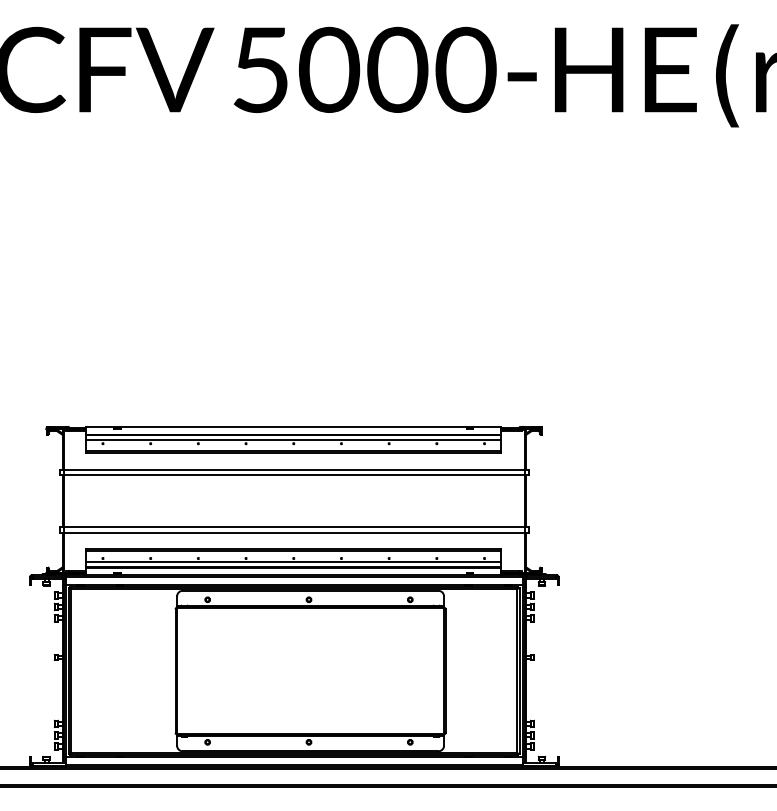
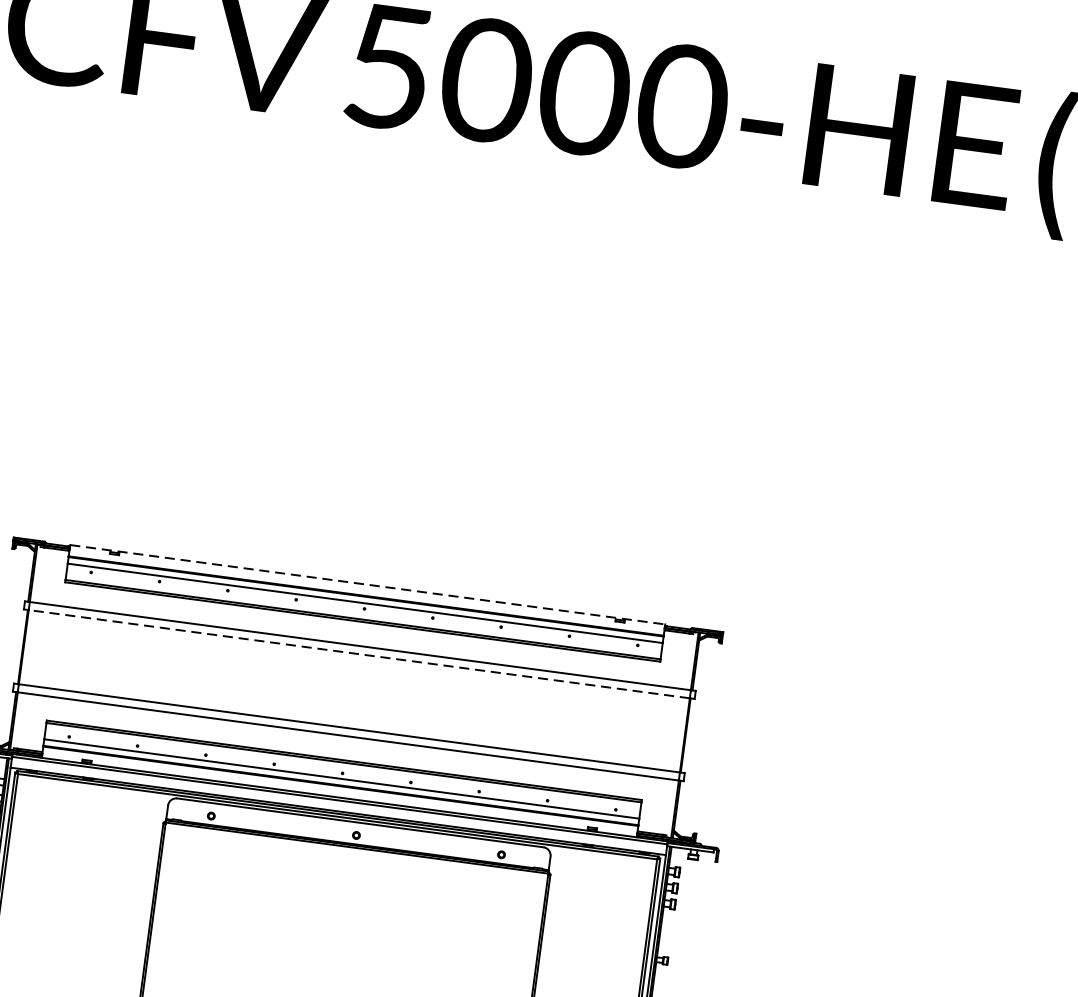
line: (293, 426) -> (367, 584), solid -> dashed
line: (294, 475) -> (359, 654), solid -> dashed

